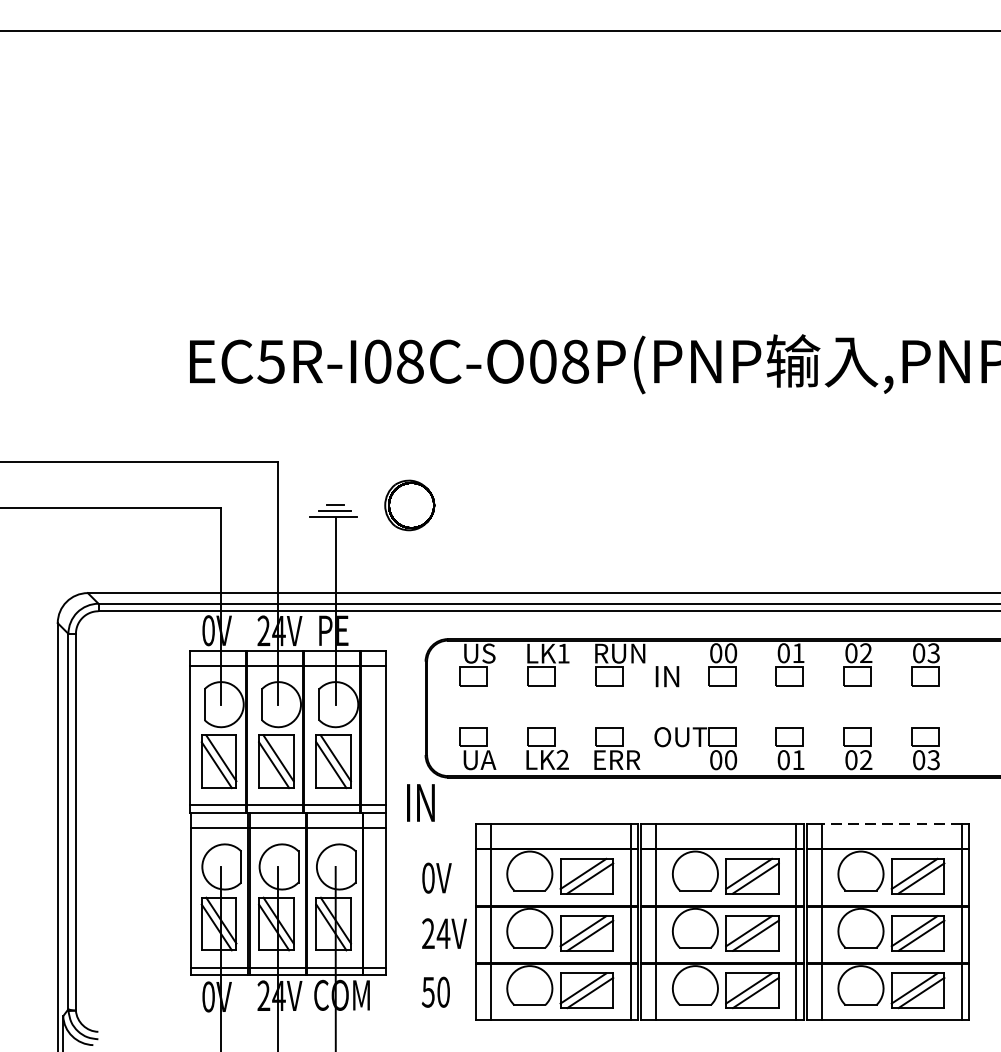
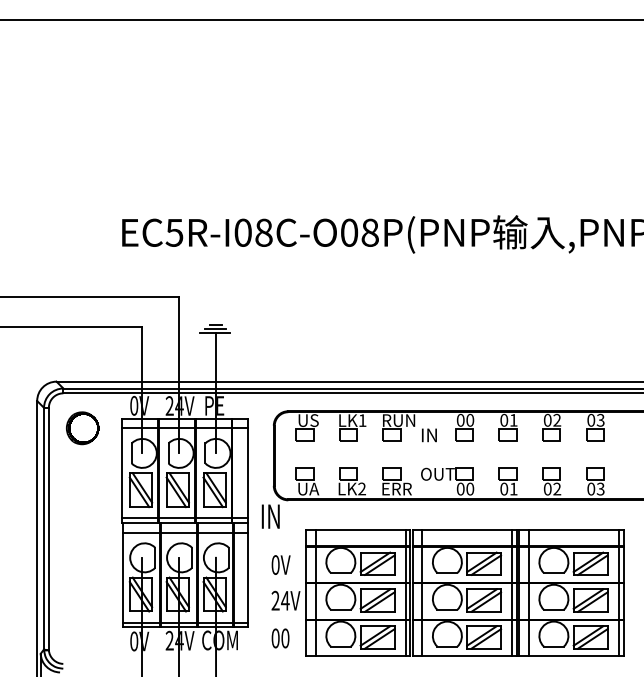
part: (409, 505) -> (82, 428), moved
line: (891, 824) -> (573, 530), dashed -> solid
text: (428, 992) -> (275, 638), 50 -> 00

